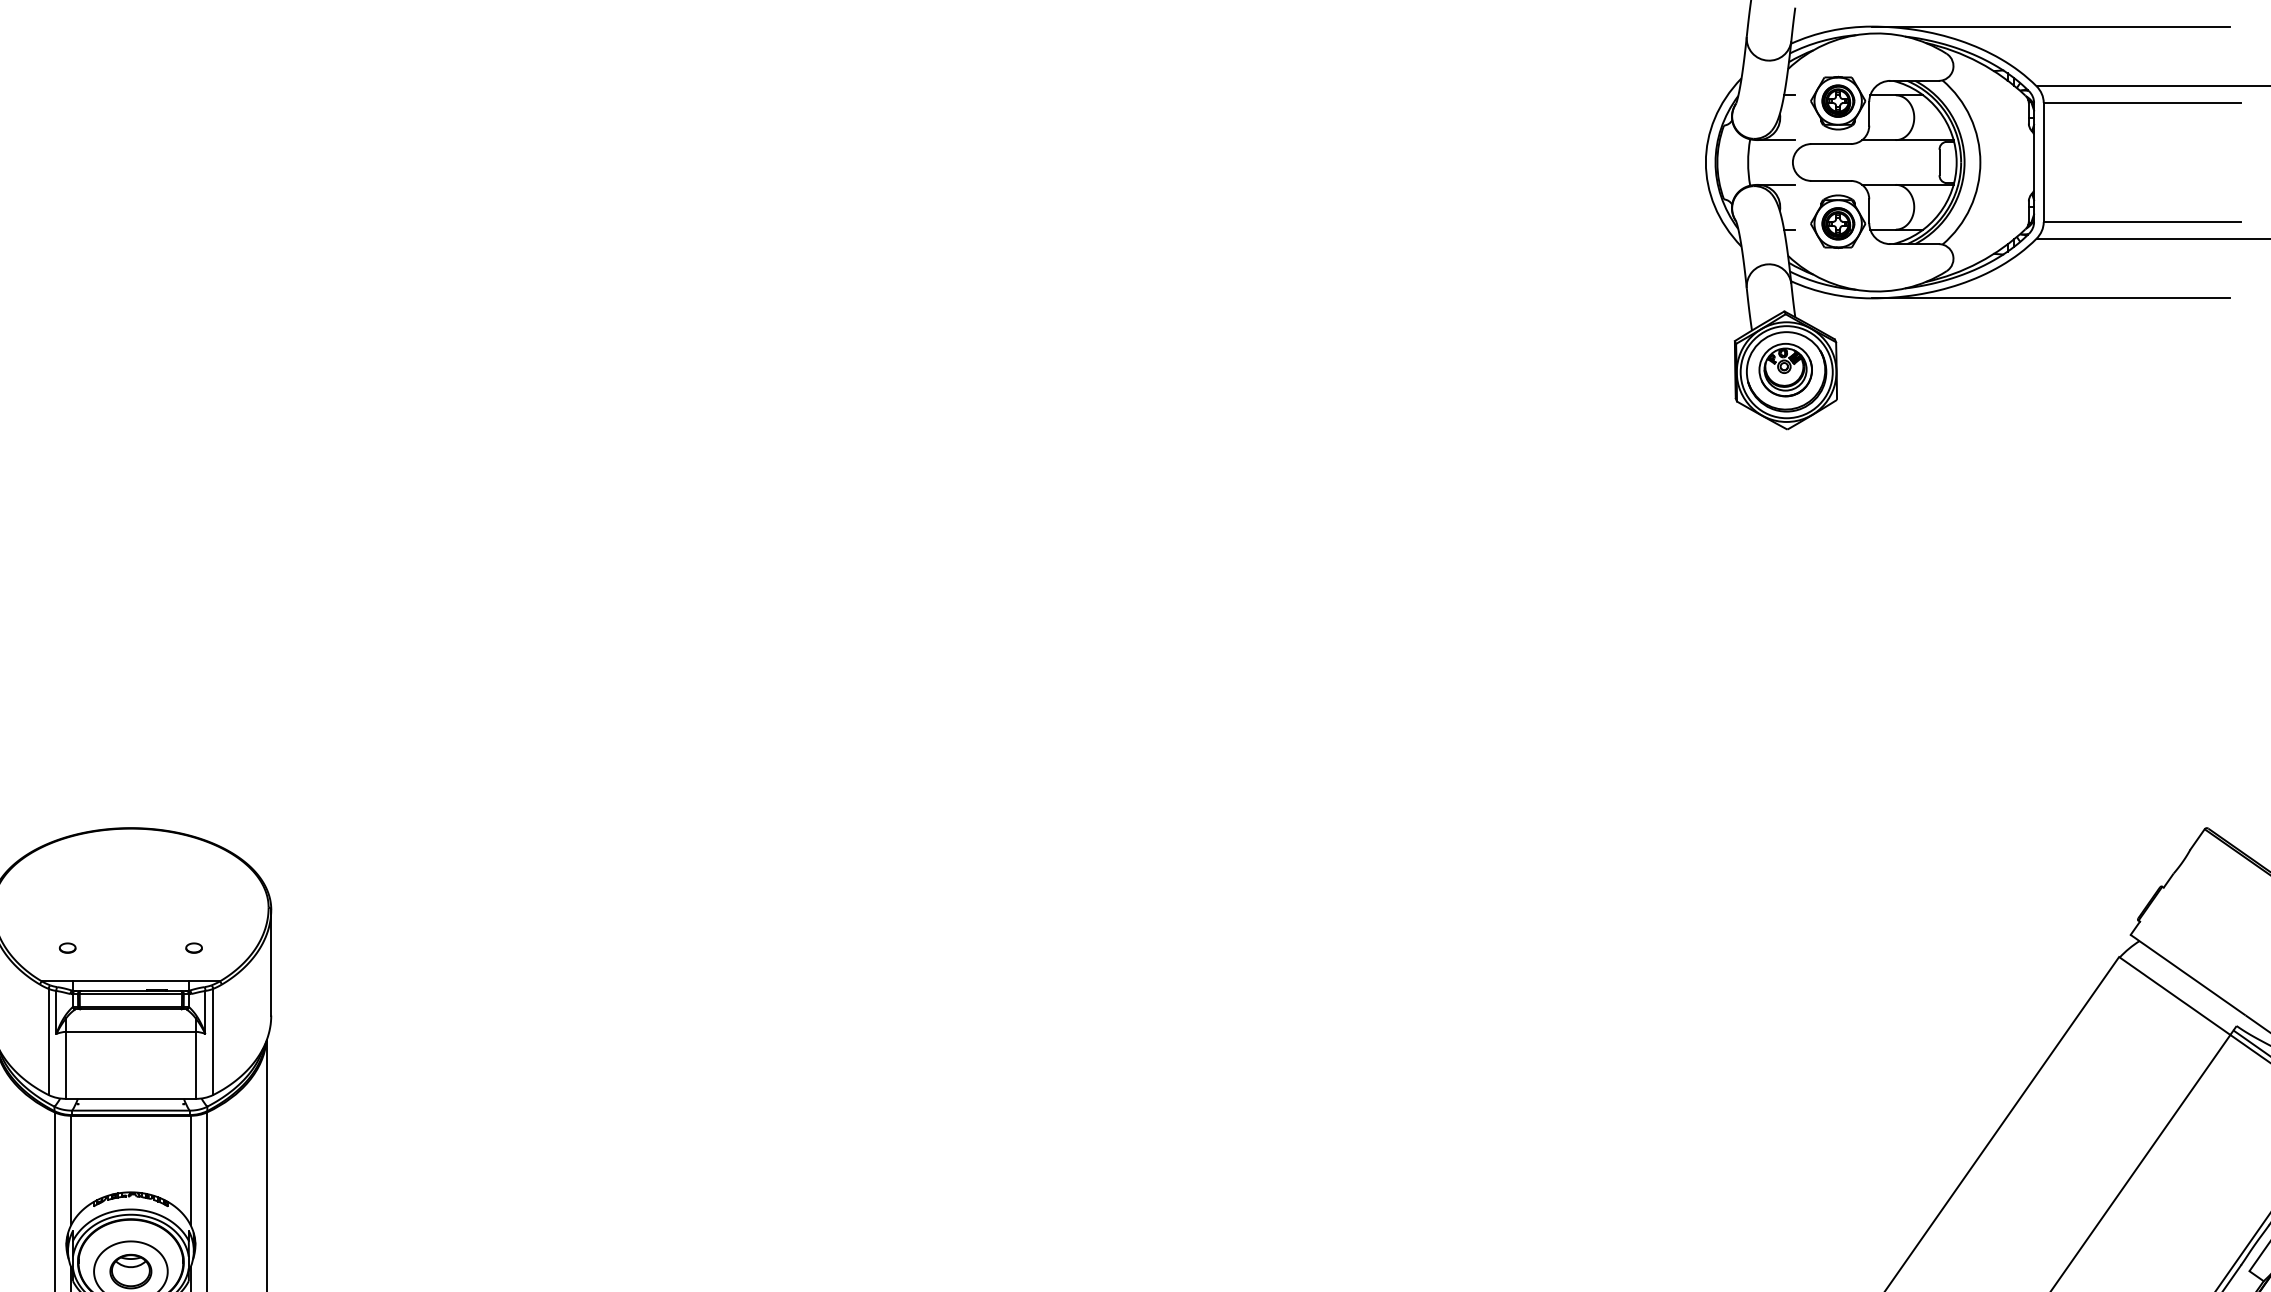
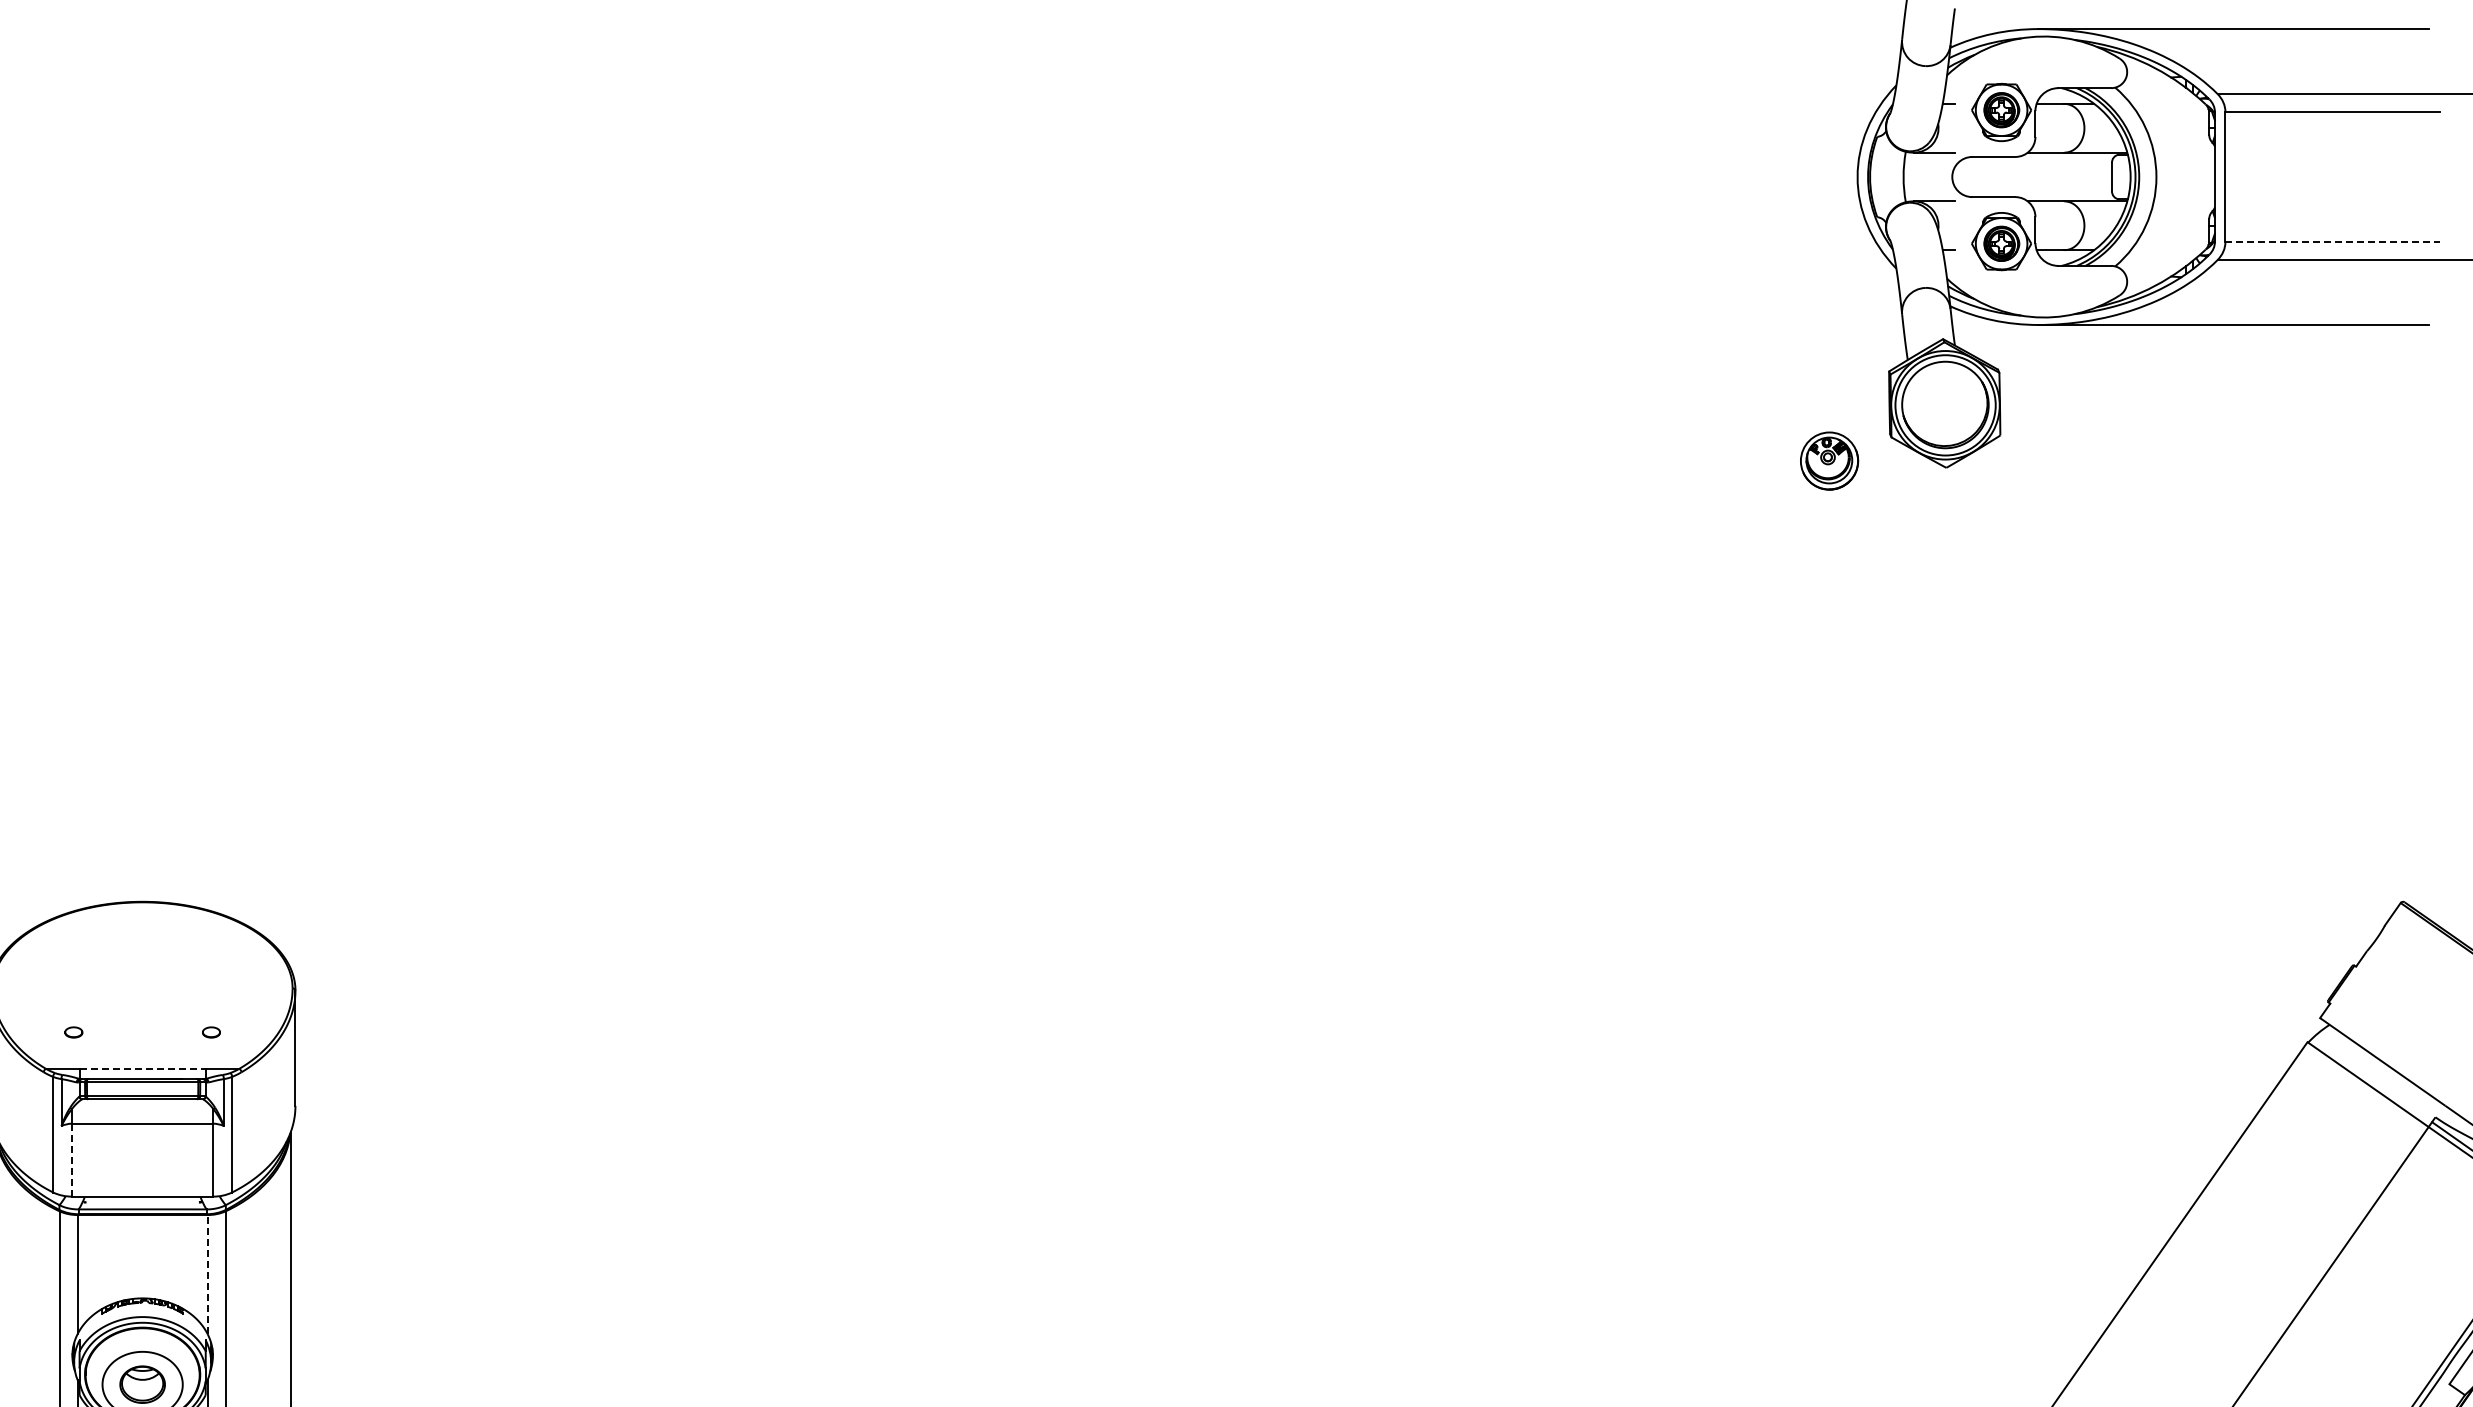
line: (2142, 222) -> (2333, 242), solid -> dashed
part: (1785, 369) -> (1829, 460), moved
line: (131, 981) -> (143, 1068), solid -> dashed
line: (66, 1065) -> (72, 1160), solid -> dashed
line: (190, 1170) -> (207, 1274), solid -> dashed

